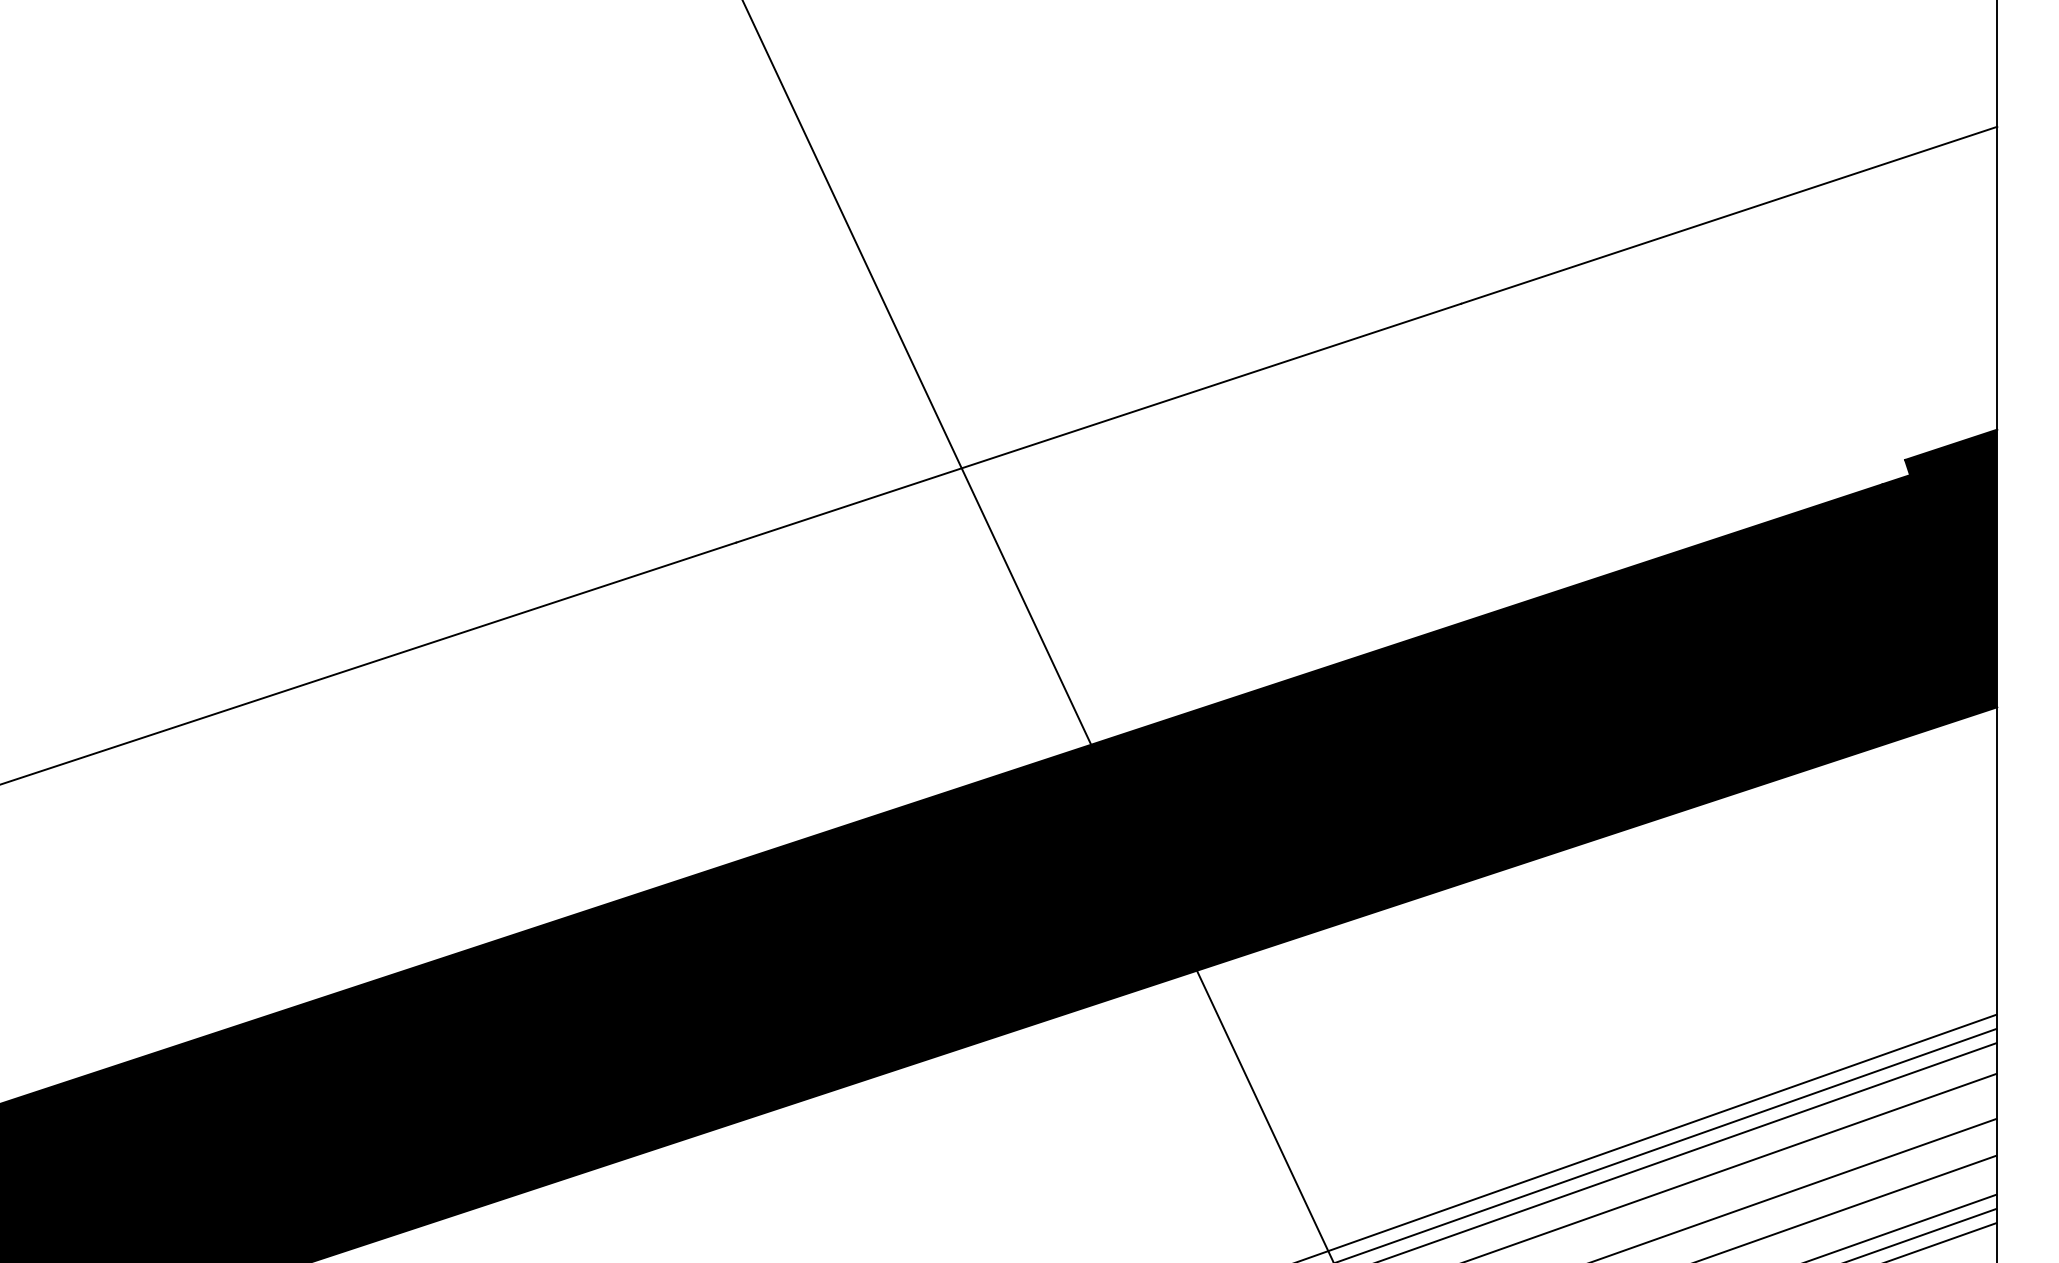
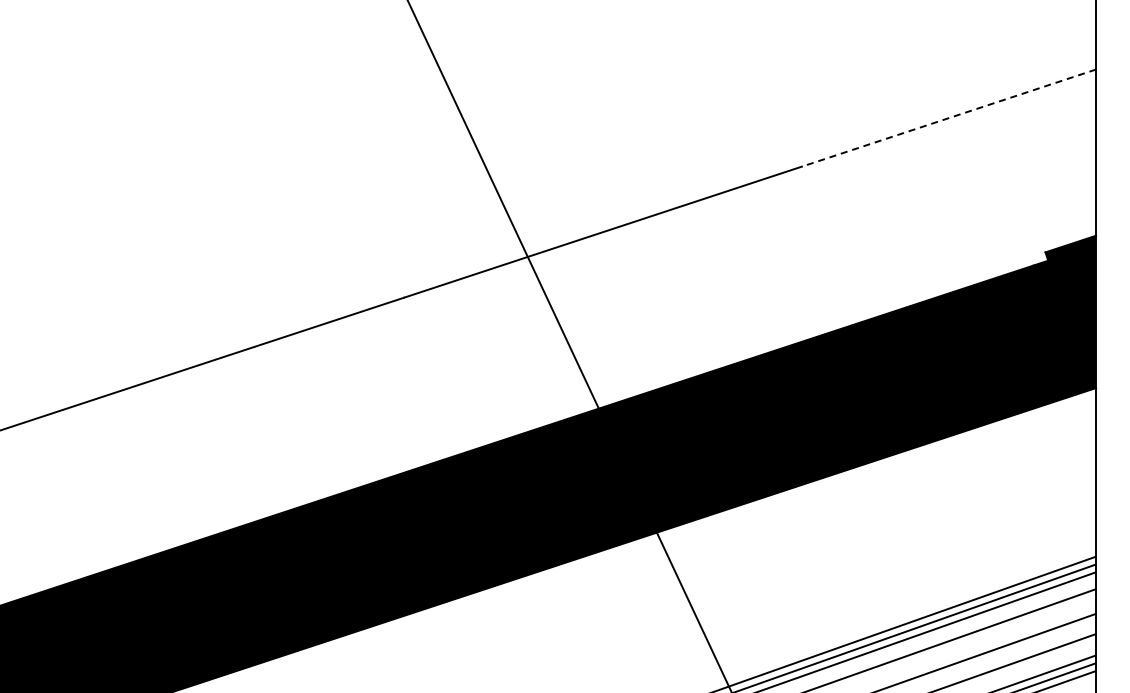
line: (1728, 216) -> (948, 118), solid -> dashed

